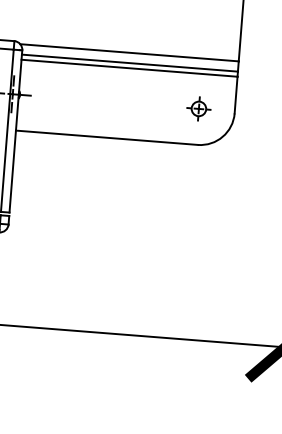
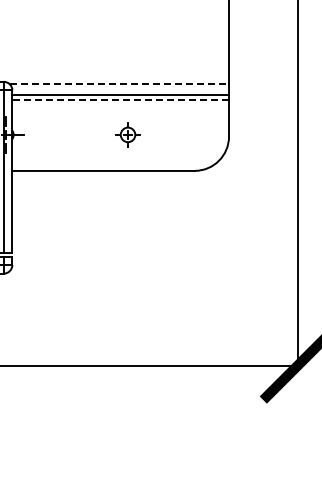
line: (129, 52) -> (119, 84), solid -> dashed
line: (129, 67) -> (120, 99), solid -> dashed
part: (198, 108) -> (127, 134), moved

